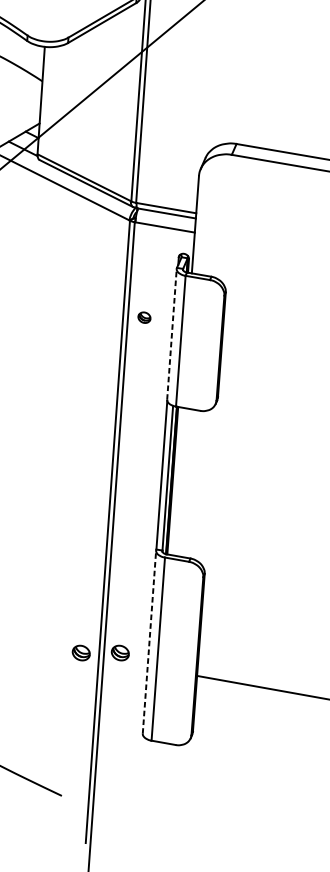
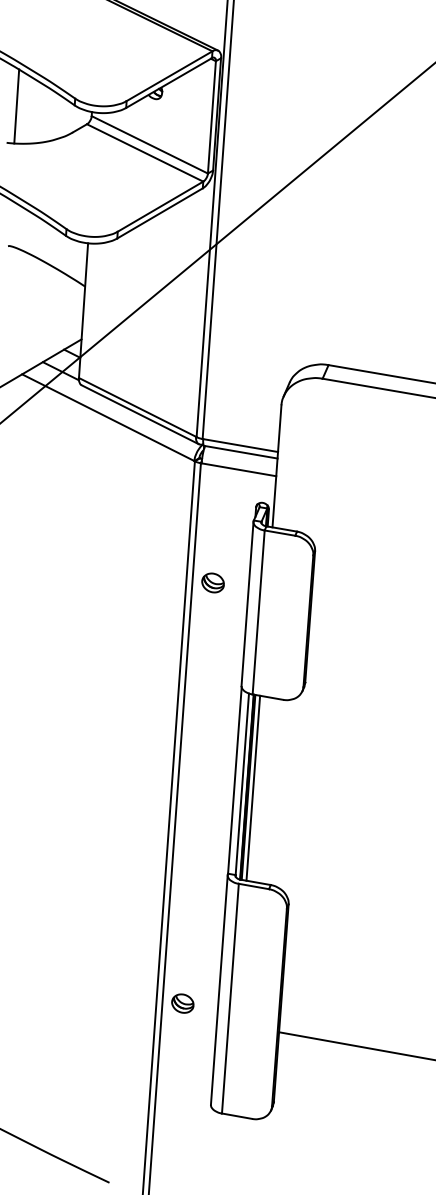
part: (144, 317) -> (212, 582), size x1.43
line: (171, 334) -> (247, 603), dashed -> solid
line: (176, 480) -> (253, 787), added
line: (149, 641) -> (219, 989), dashed -> solid
part: (81, 652) -> (133, 1003), removed

